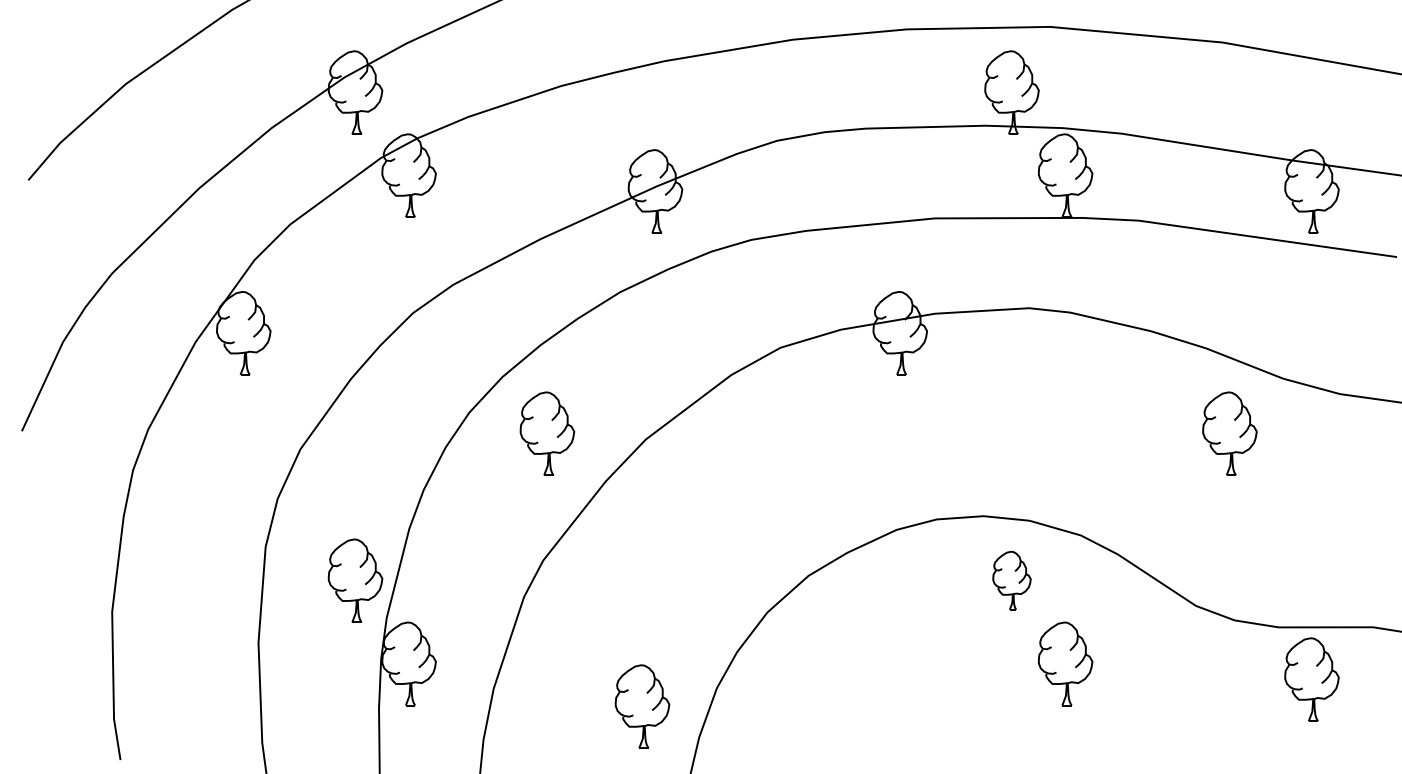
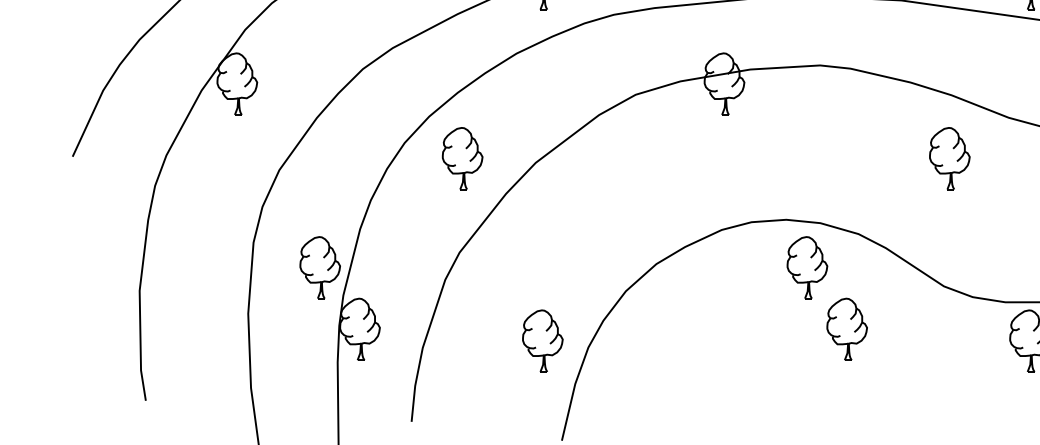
part: (1229, 433) -> (949, 158), moved
part: (1011, 580) -> (807, 267), size x1.43
part: (642, 706) -> (542, 340), moved

